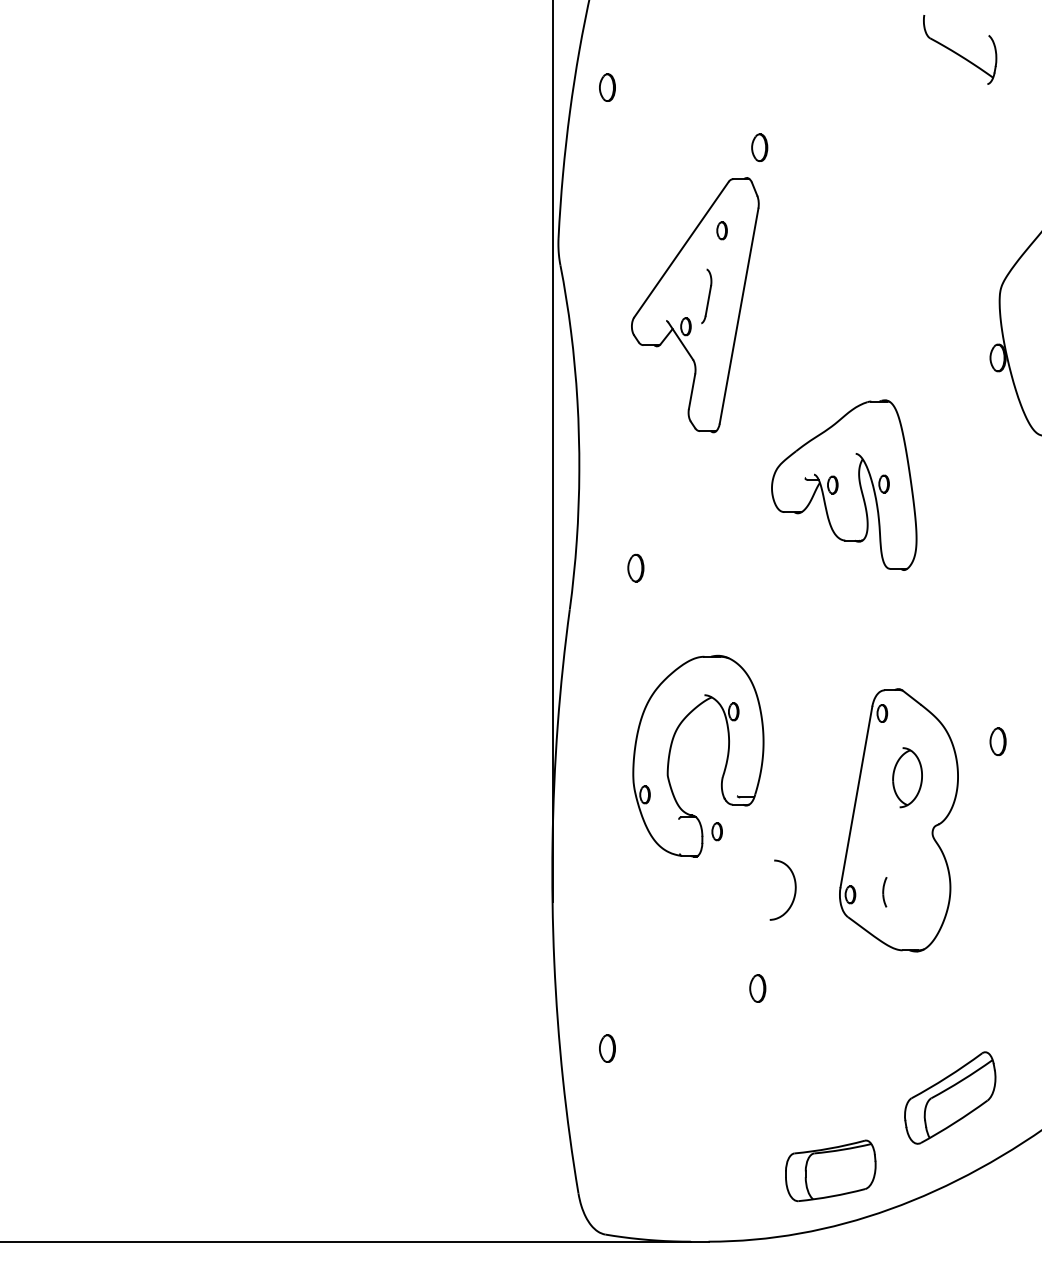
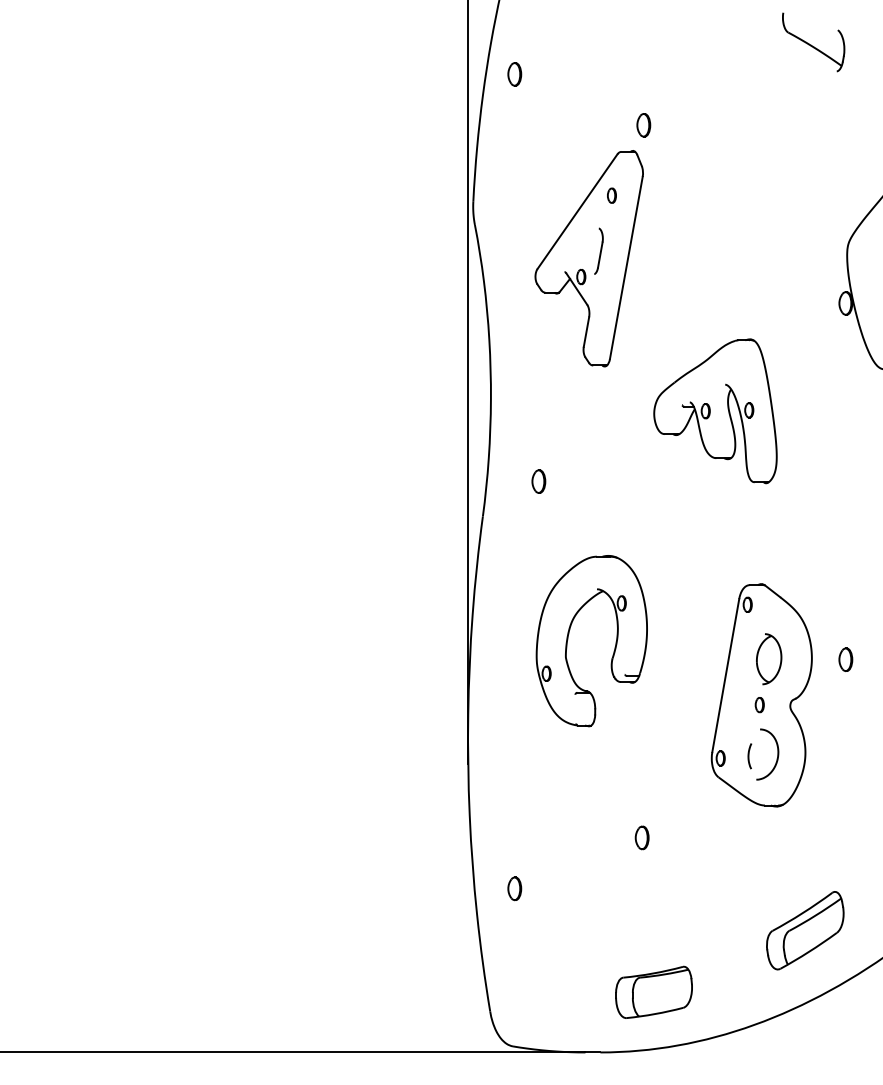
part: (997, 741) -> (845, 659), moved
part: (716, 832) -> (759, 705), moved
curve: (793, 894) -> (776, 758), moved
part: (830, 1169) -> (653, 991), moved

